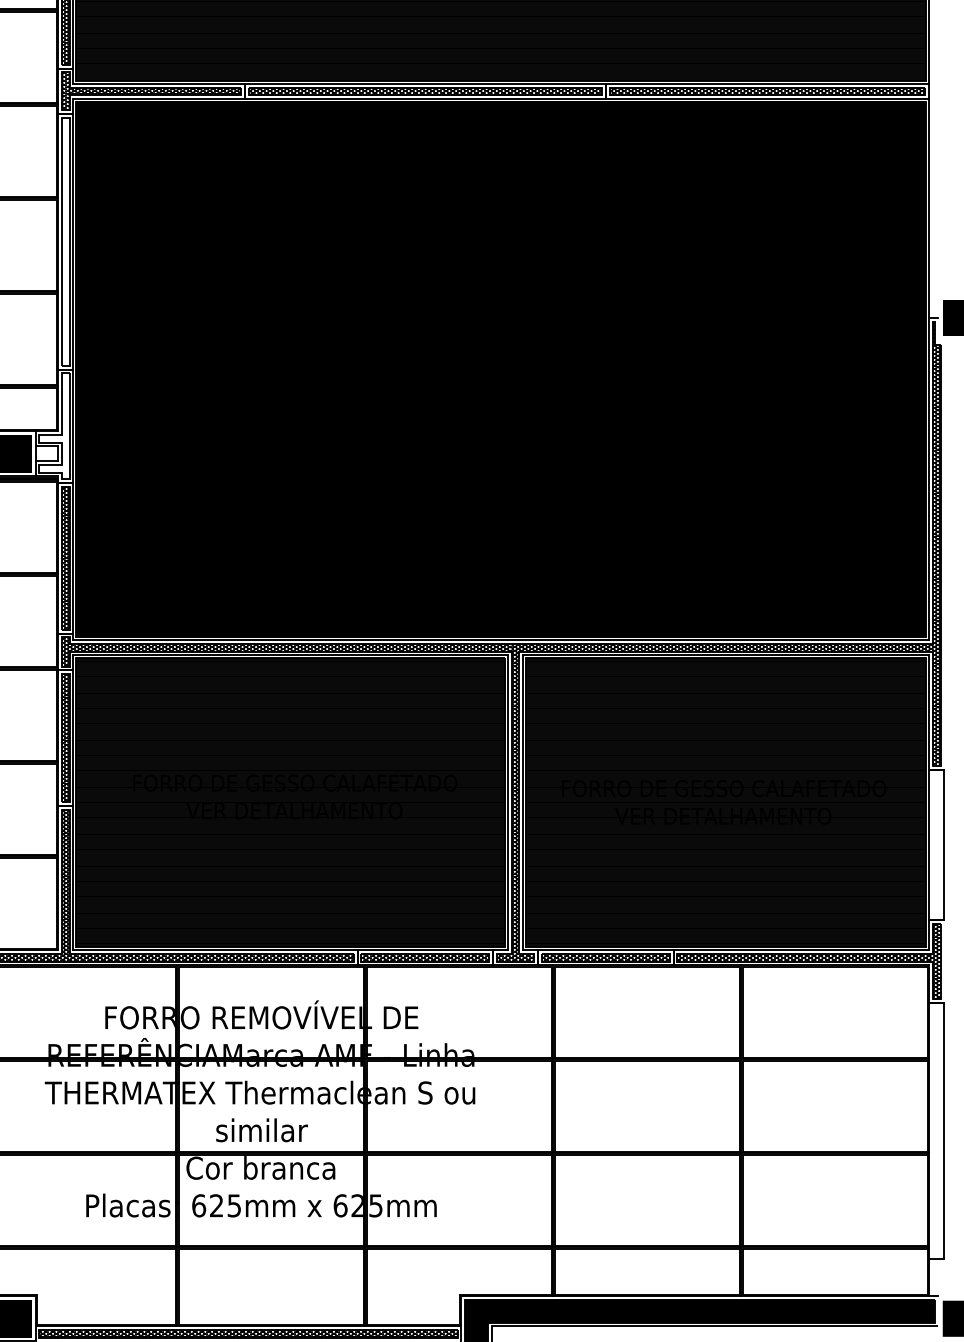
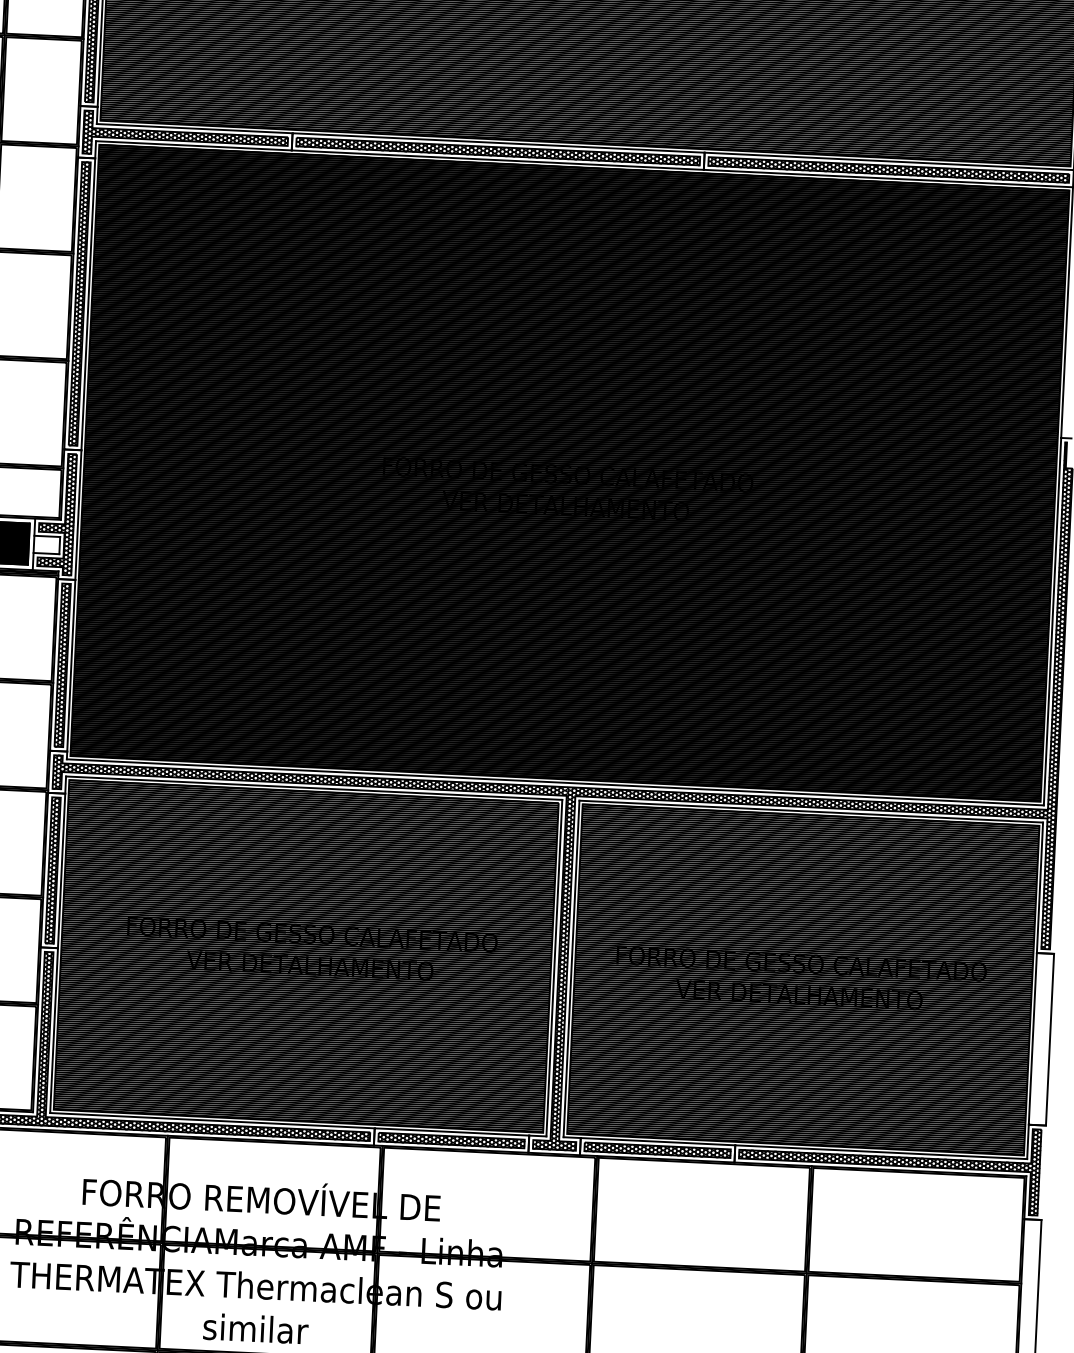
hatch: (65, 241) -> (79, 303), added
hatch: (54, 426) -> (56, 514), added

